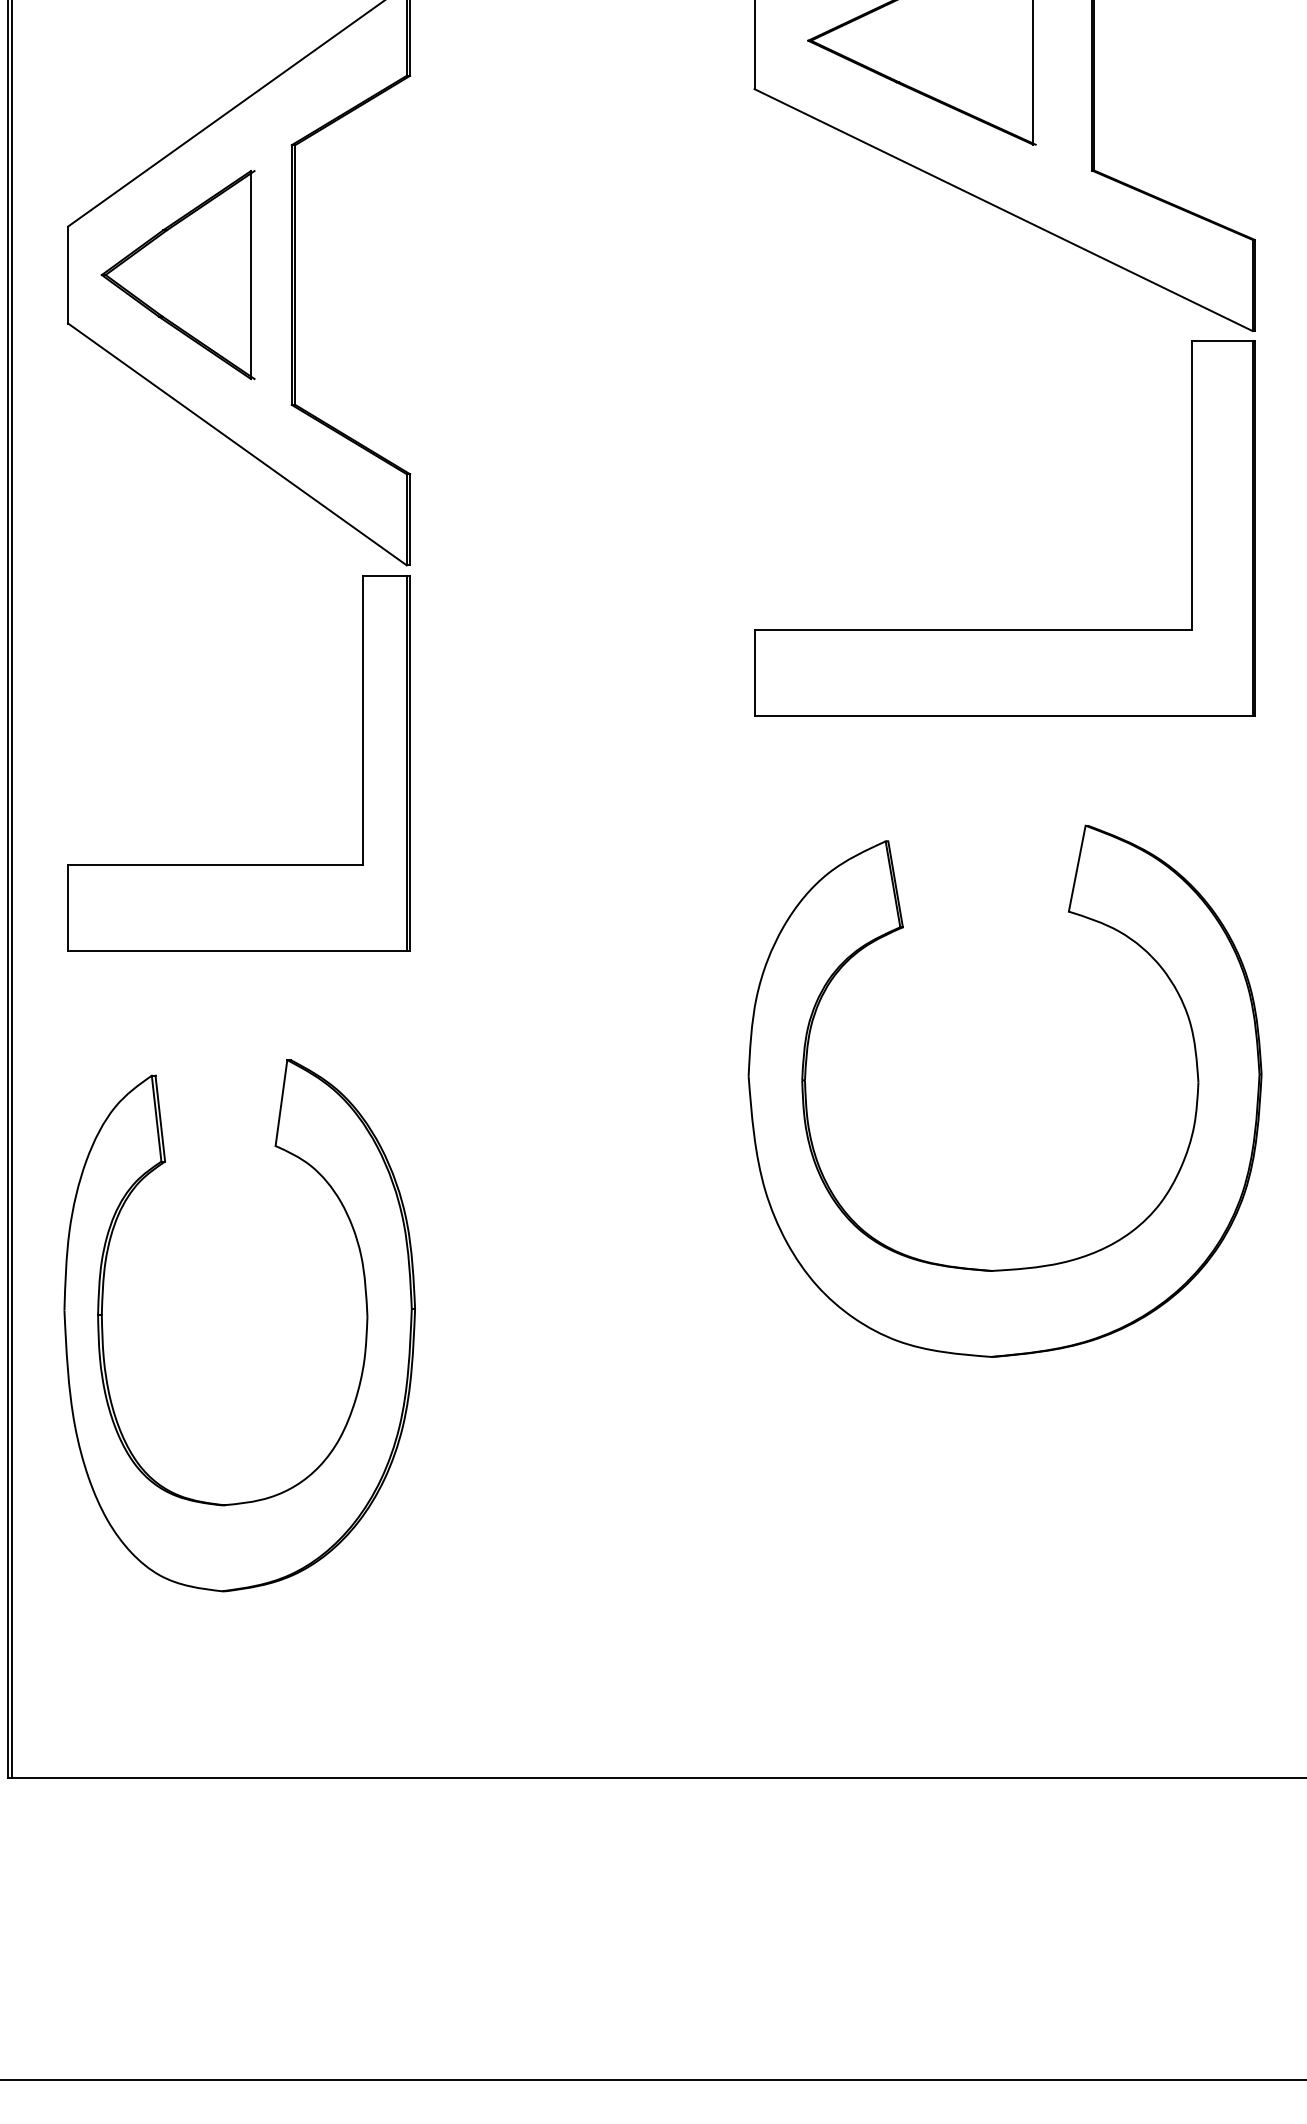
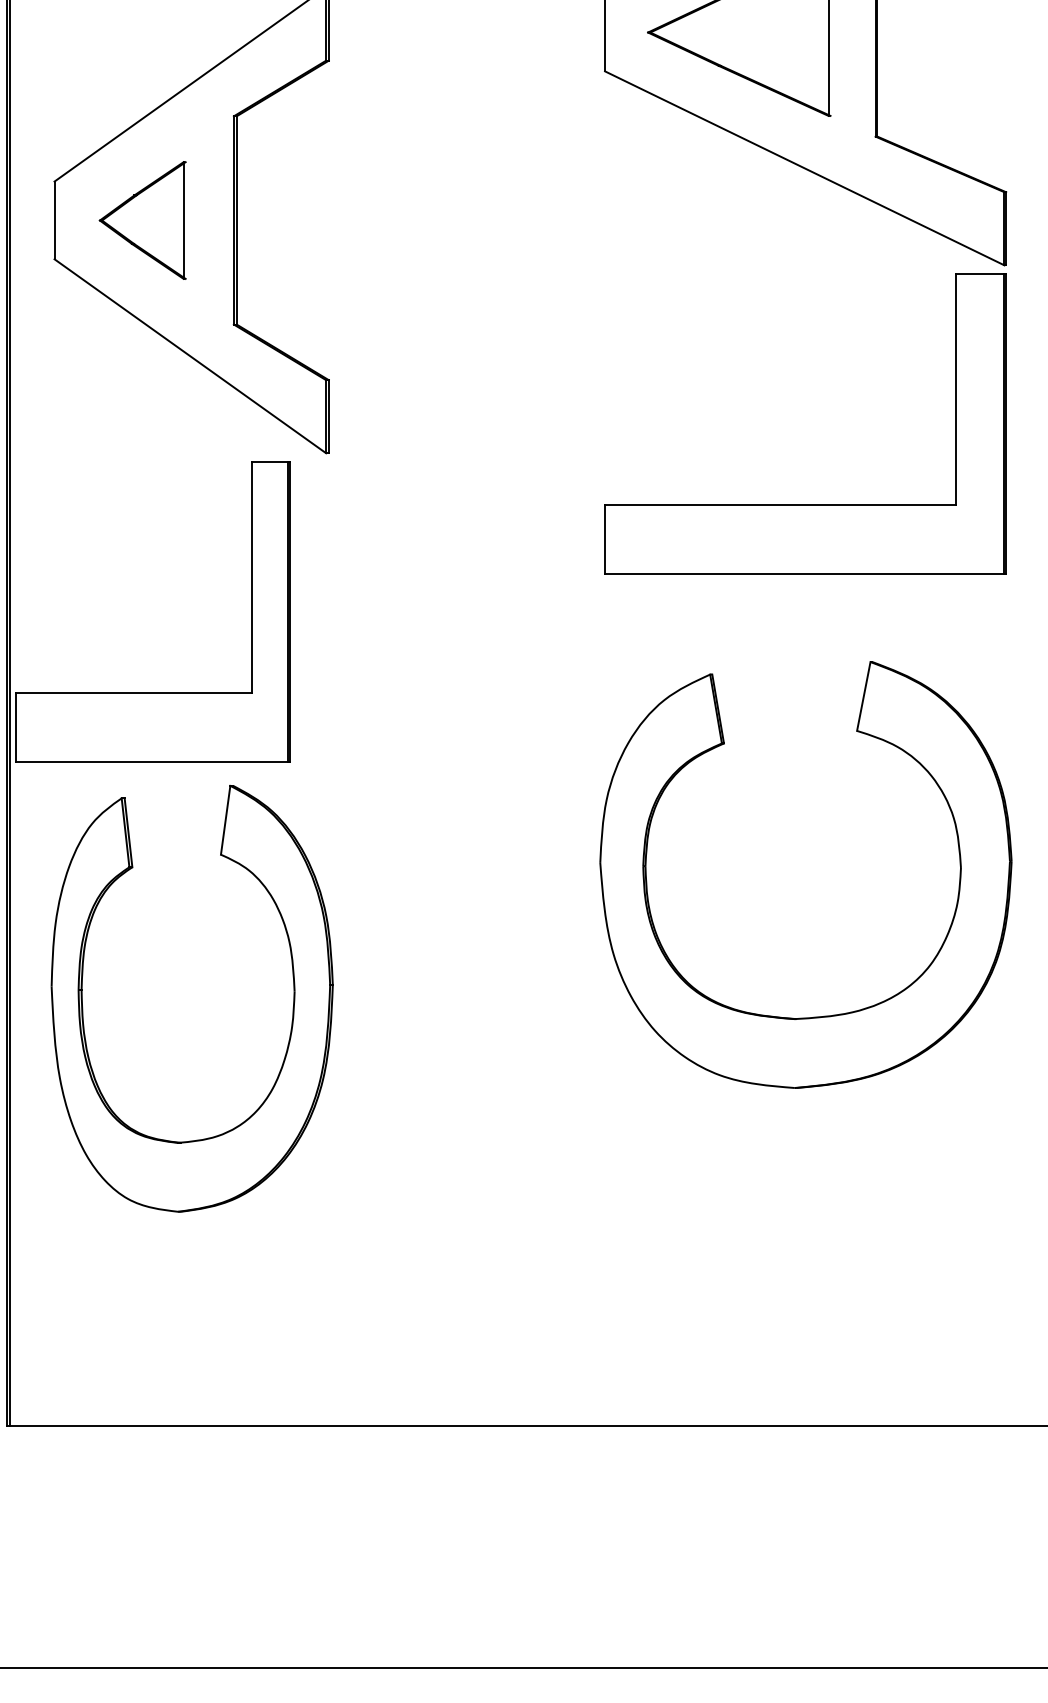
part: (177, 275) -> (142, 220), size x0.7
part: (238, 864) -> (152, 693), moved
part: (365, 1331) -> (293, 1003), moved

